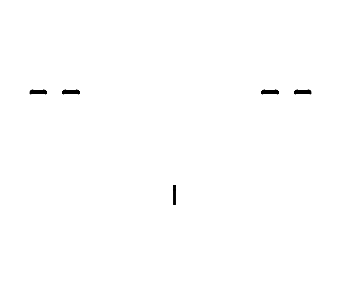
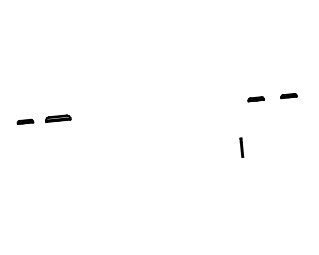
part: (70, 91) -> (57, 118), size x1.6
line: (174, 194) -> (242, 147), moved

